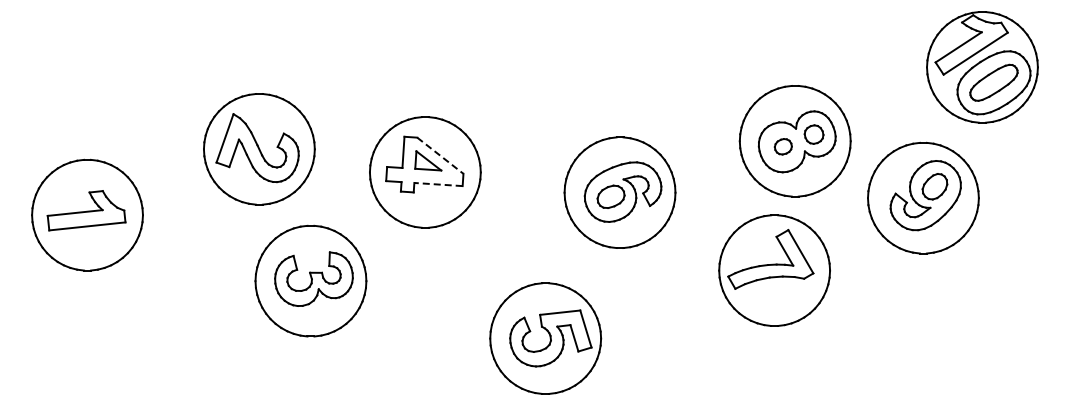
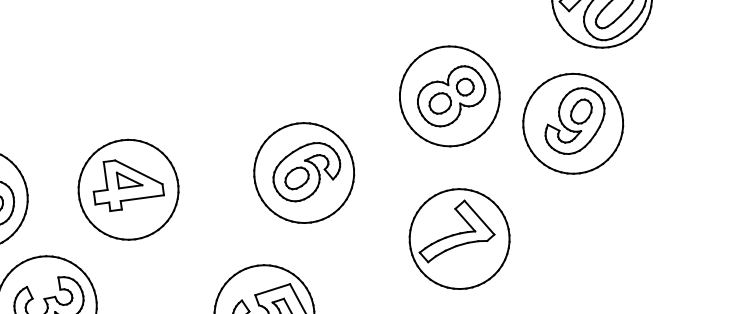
part: (783, 146) -> (440, 103), size x1.43
line: (440, 156) -> (139, 173), dashed -> solid
line: (438, 184) -> (142, 198), dashed -> solid
part: (774, 270) -> (459, 238), moved

